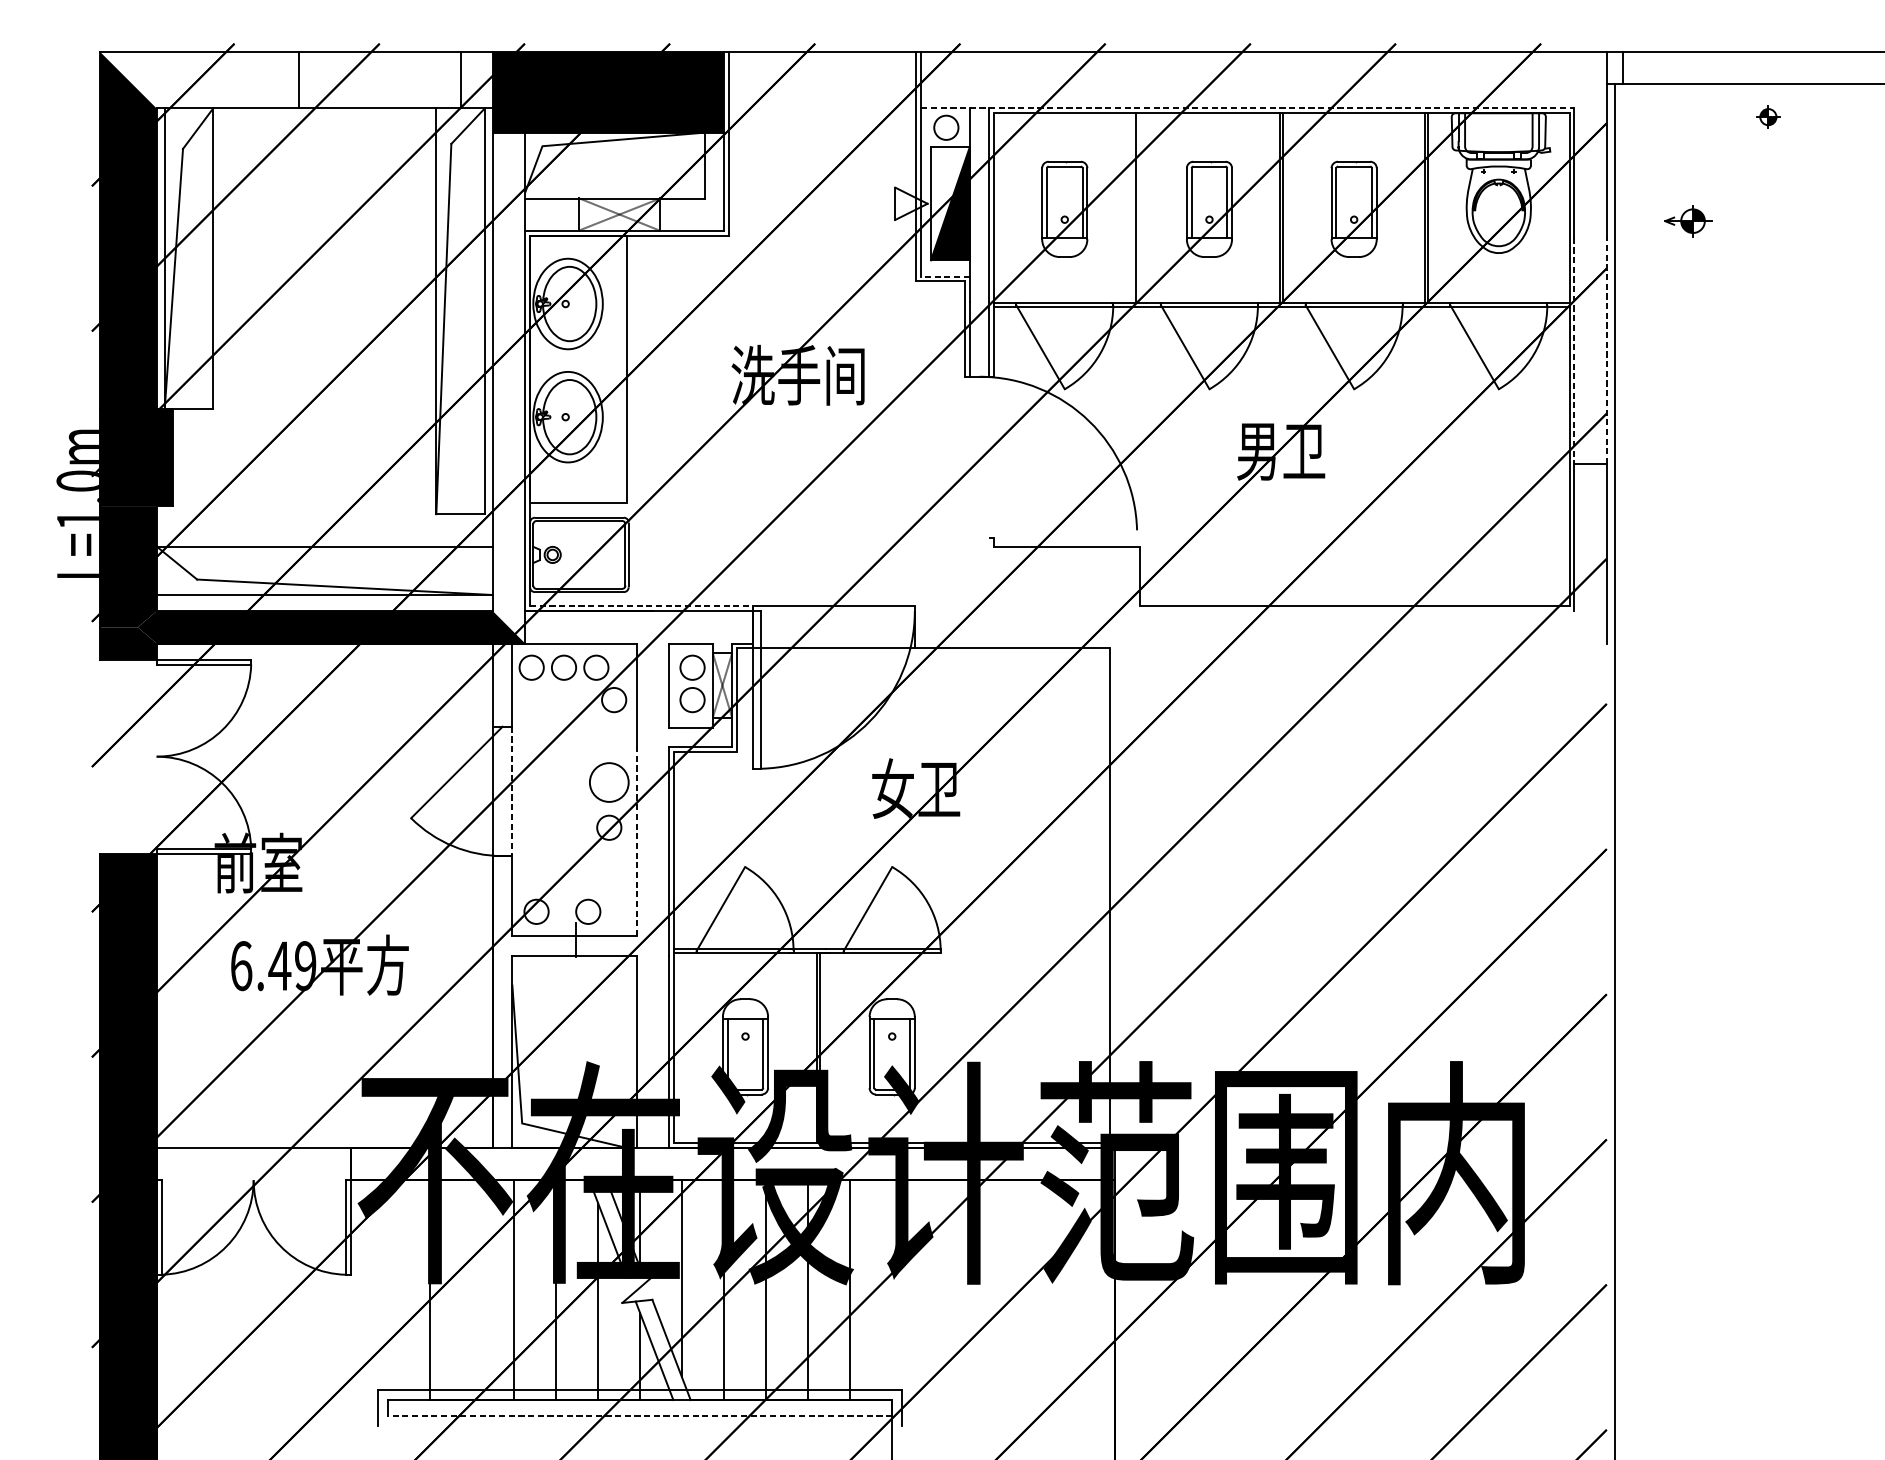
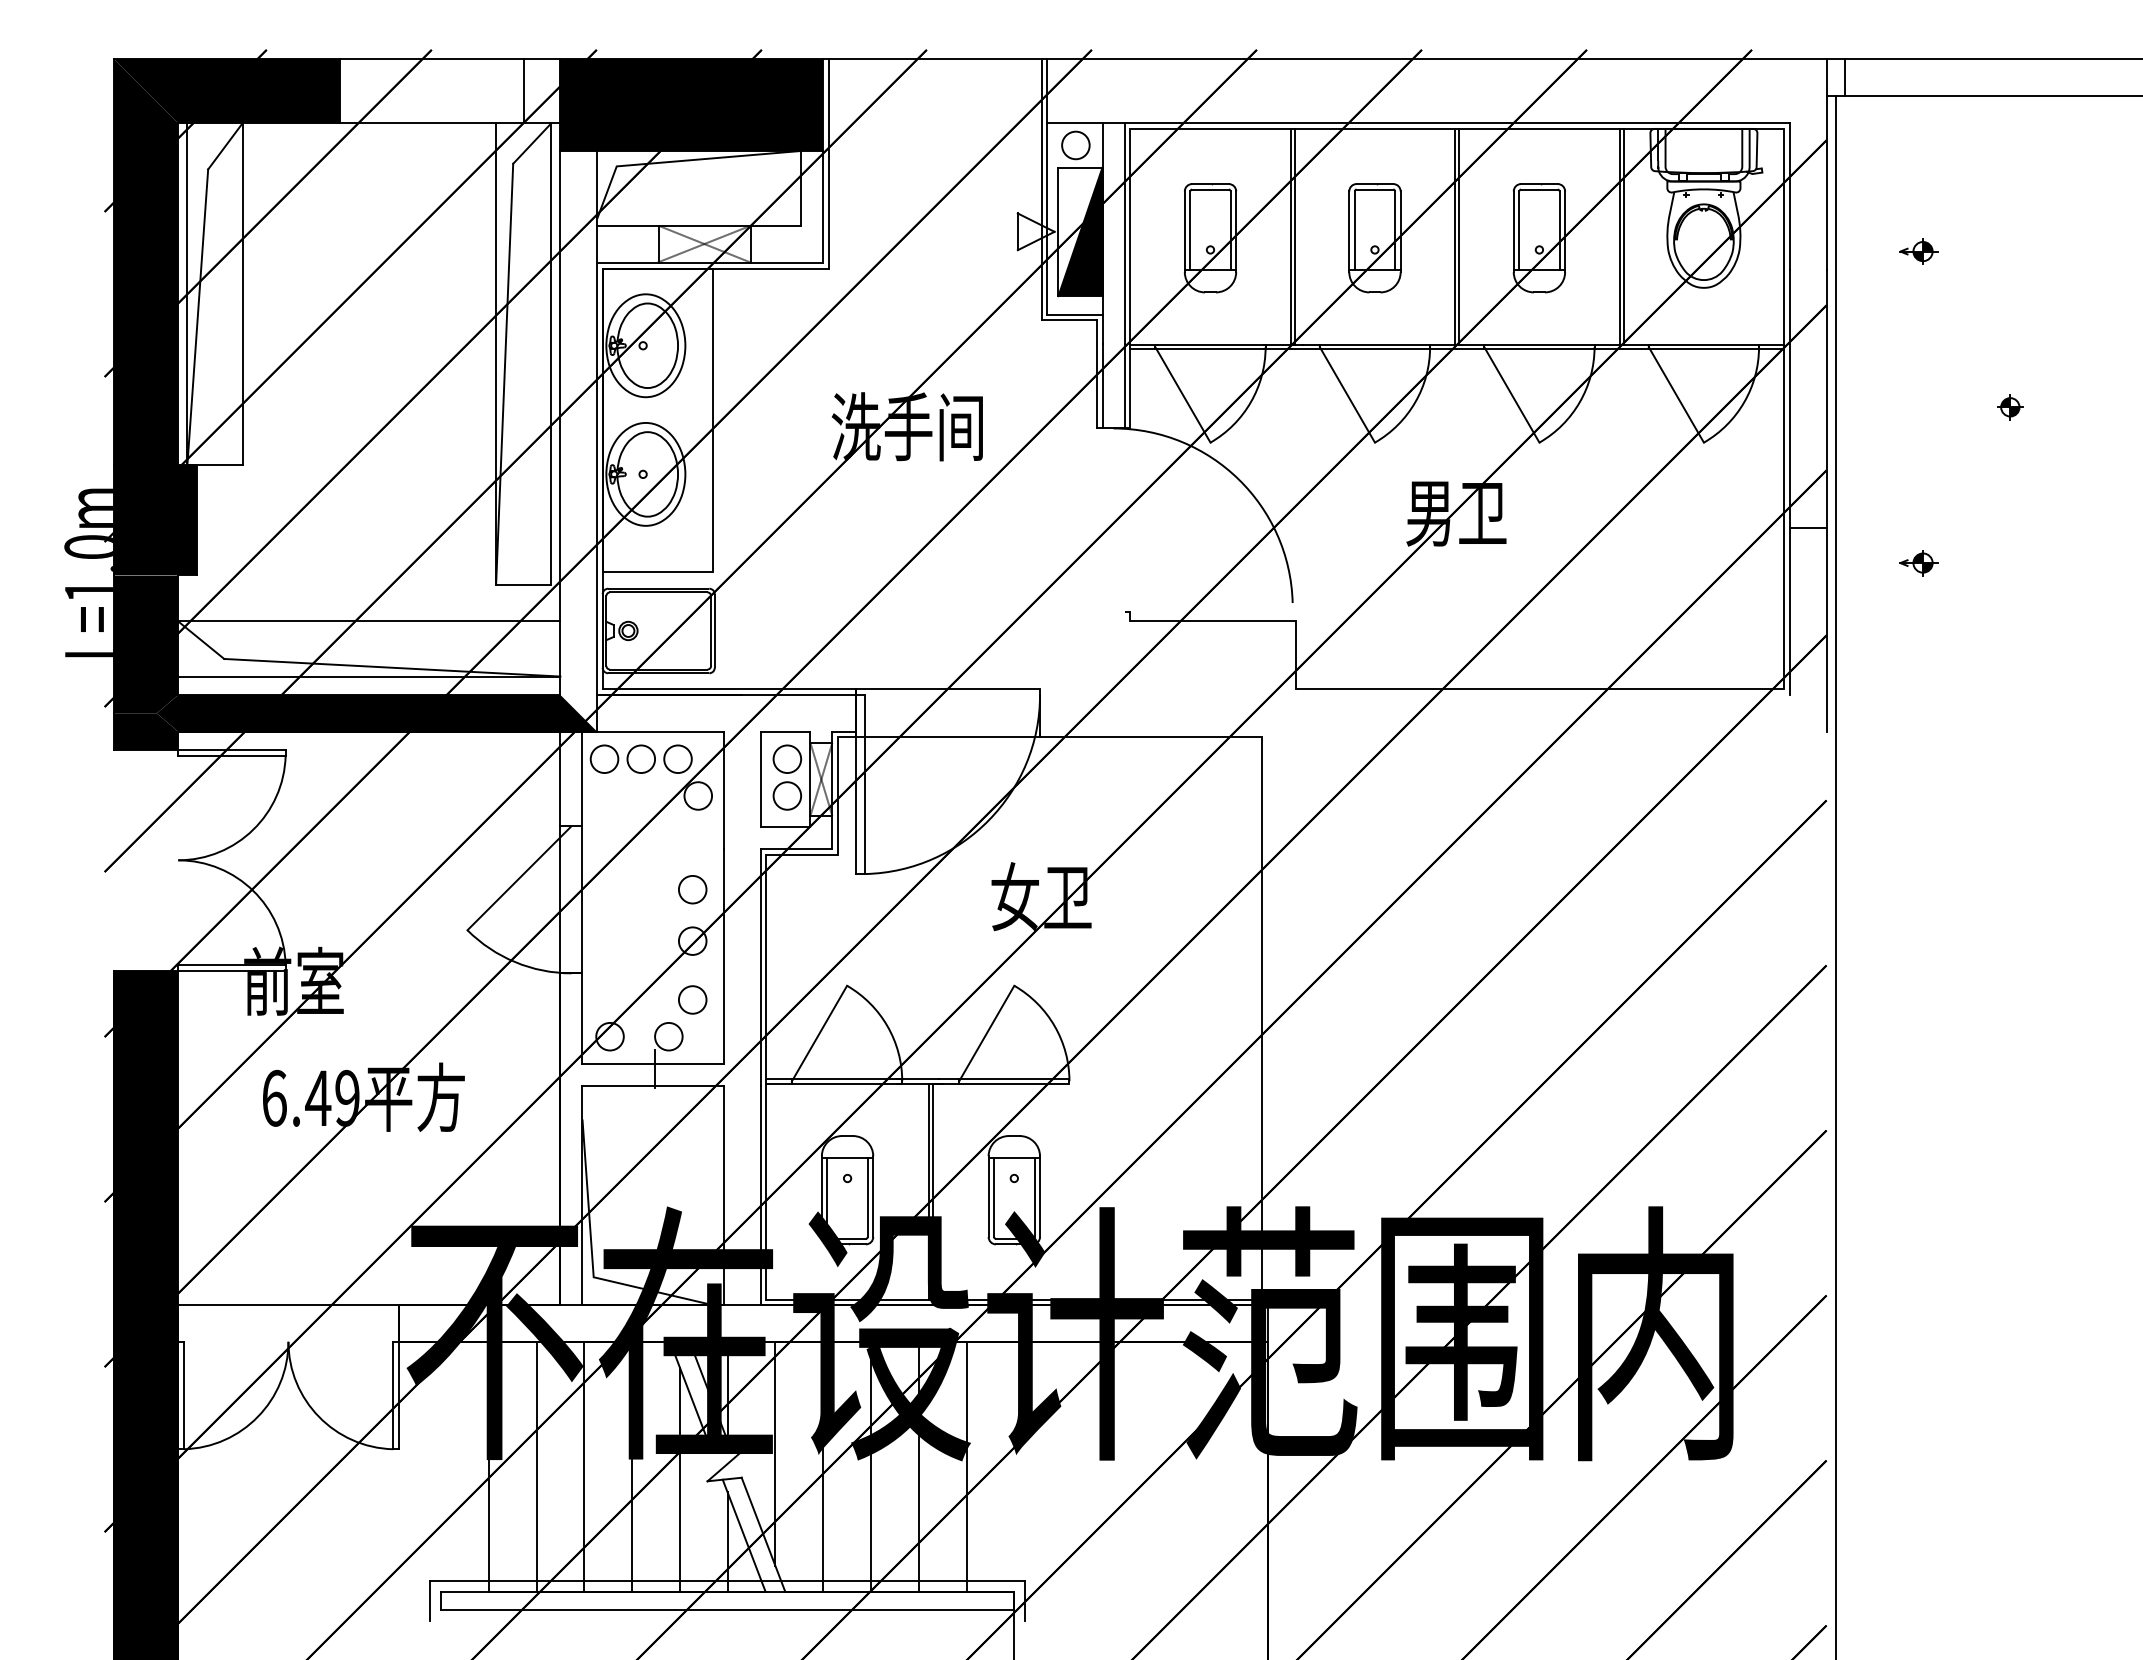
fill: (199, 80) -> (226, 91), added
line: (1248, 108) -> (1419, 123), dashed -> solid
part: (1768, 117) -> (2010, 407), moved
line: (1138, 207) -> (1294, 236), added
part: (1687, 221) -> (1918, 251), size x0.71
line: (945, 276) -> (1074, 314), dashed -> solid
line: (1574, 351) -> (1789, 399), dashed -> solid
line: (1606, 351) -> (1826, 399), dashed -> solid
part: (1687, 495) -> (1918, 563), added
line: (641, 606) -> (729, 689), dashed -> solid
circle: (609, 782) -> (692, 889), size x0.62
line: (512, 791) -> (582, 899), dashed -> solid
line: (636, 841) -> (723, 956), dashed -> solid
circle: (609, 879) -> (692, 999), added
line: (471, 1289) -> (536, 1466), added
line: (639, 1416) -> (727, 1610), dashed -> solid

